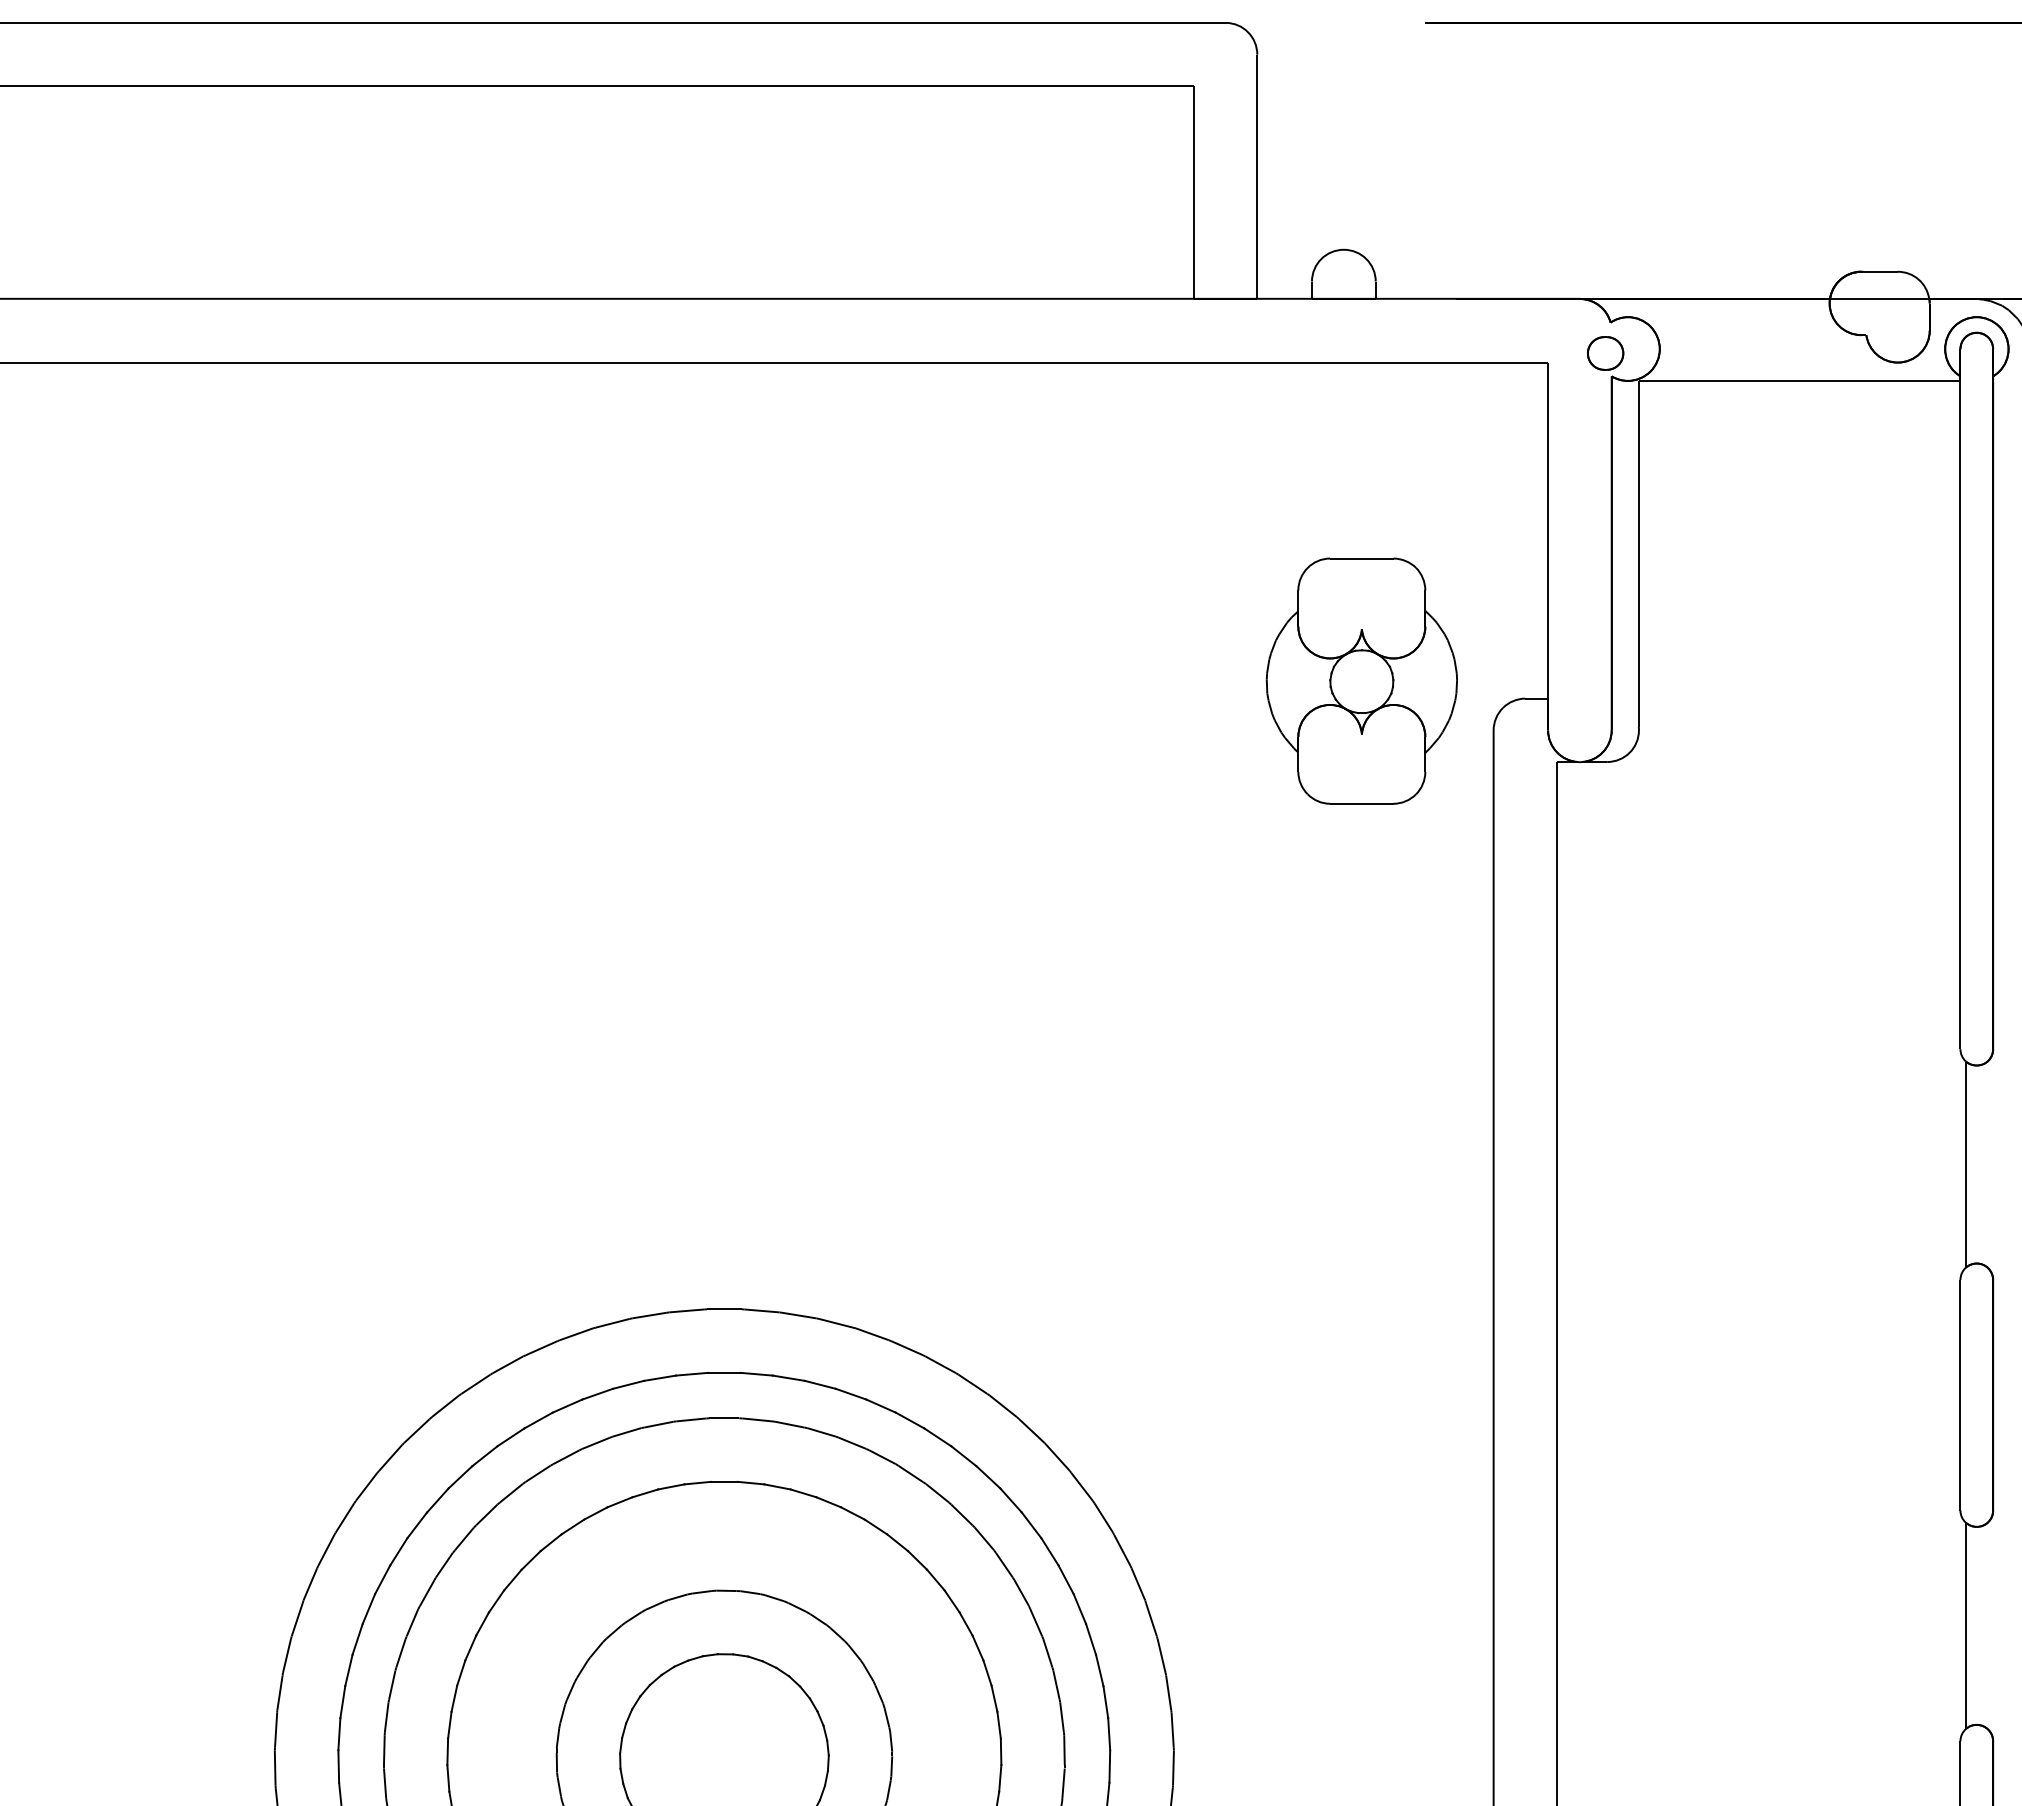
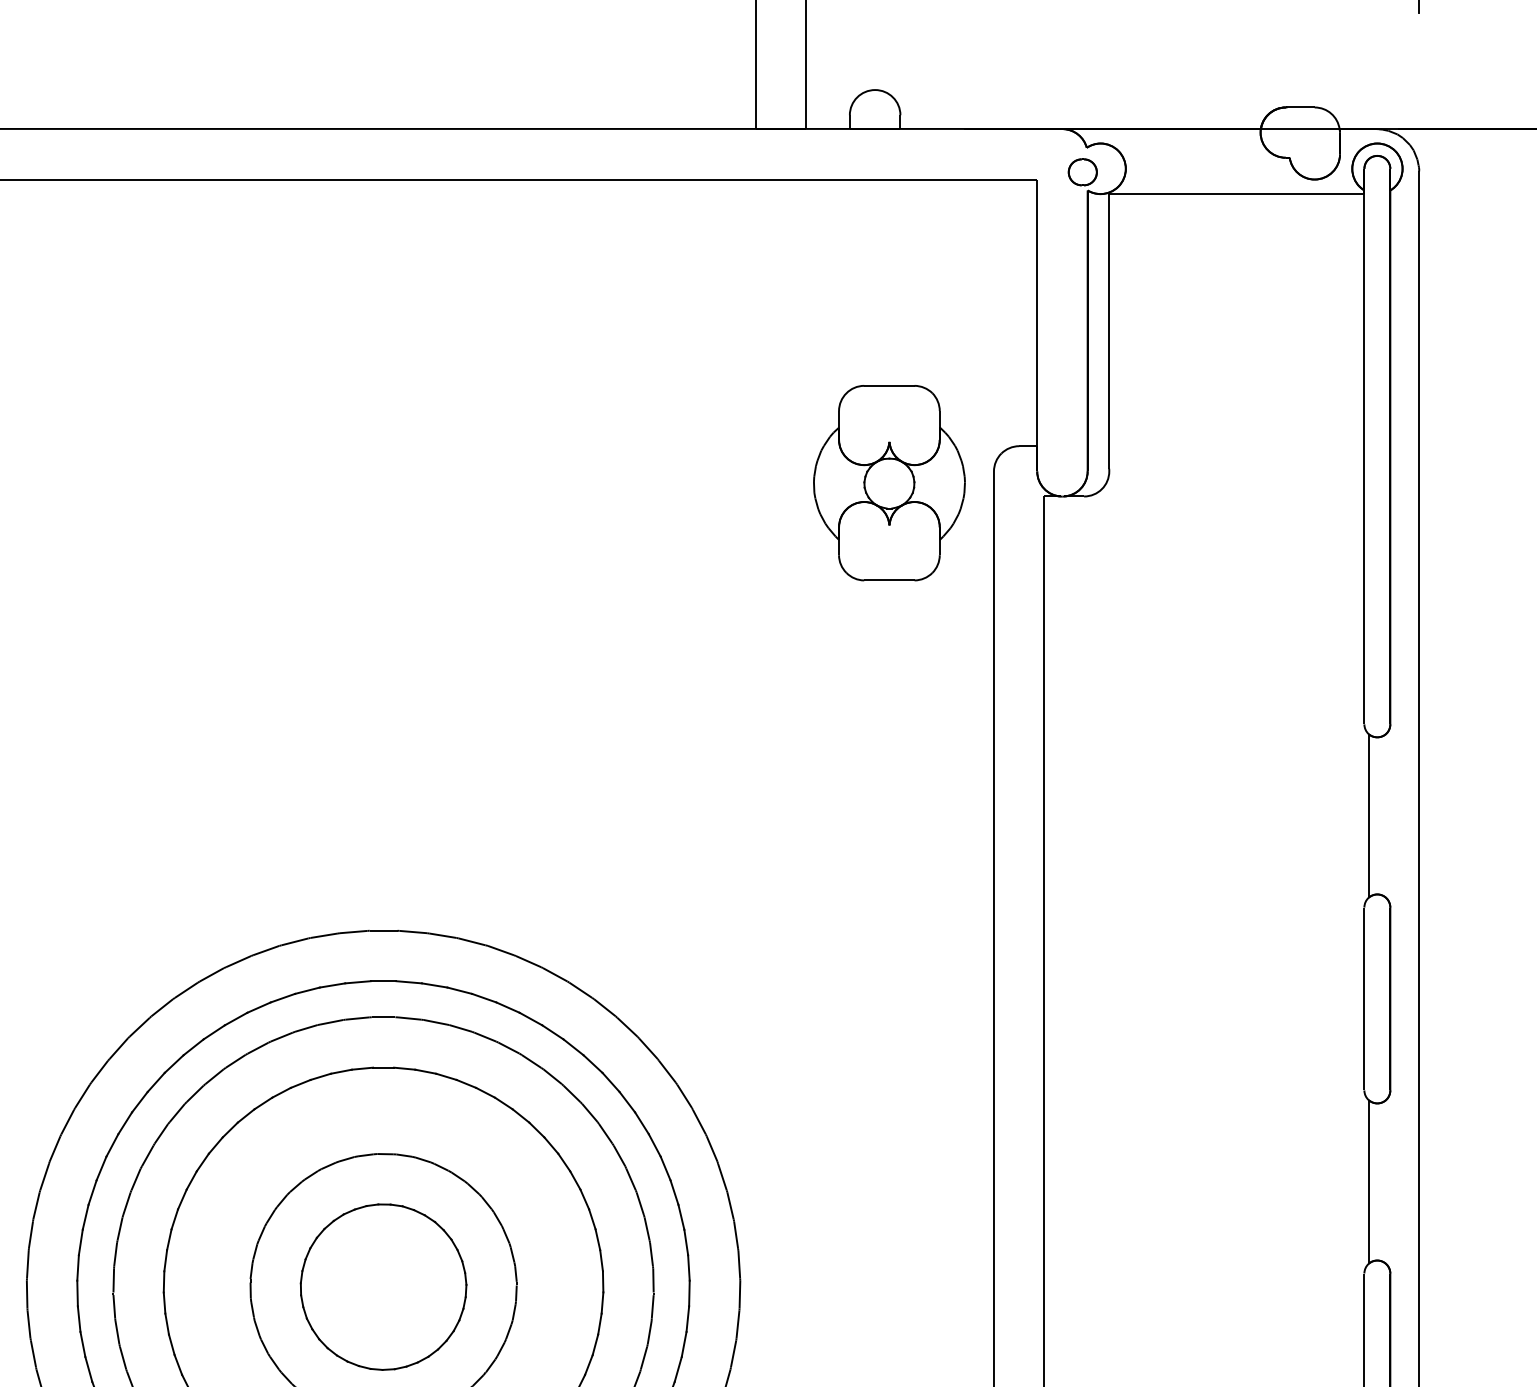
part: (1361, 680) -> (889, 482), moved

